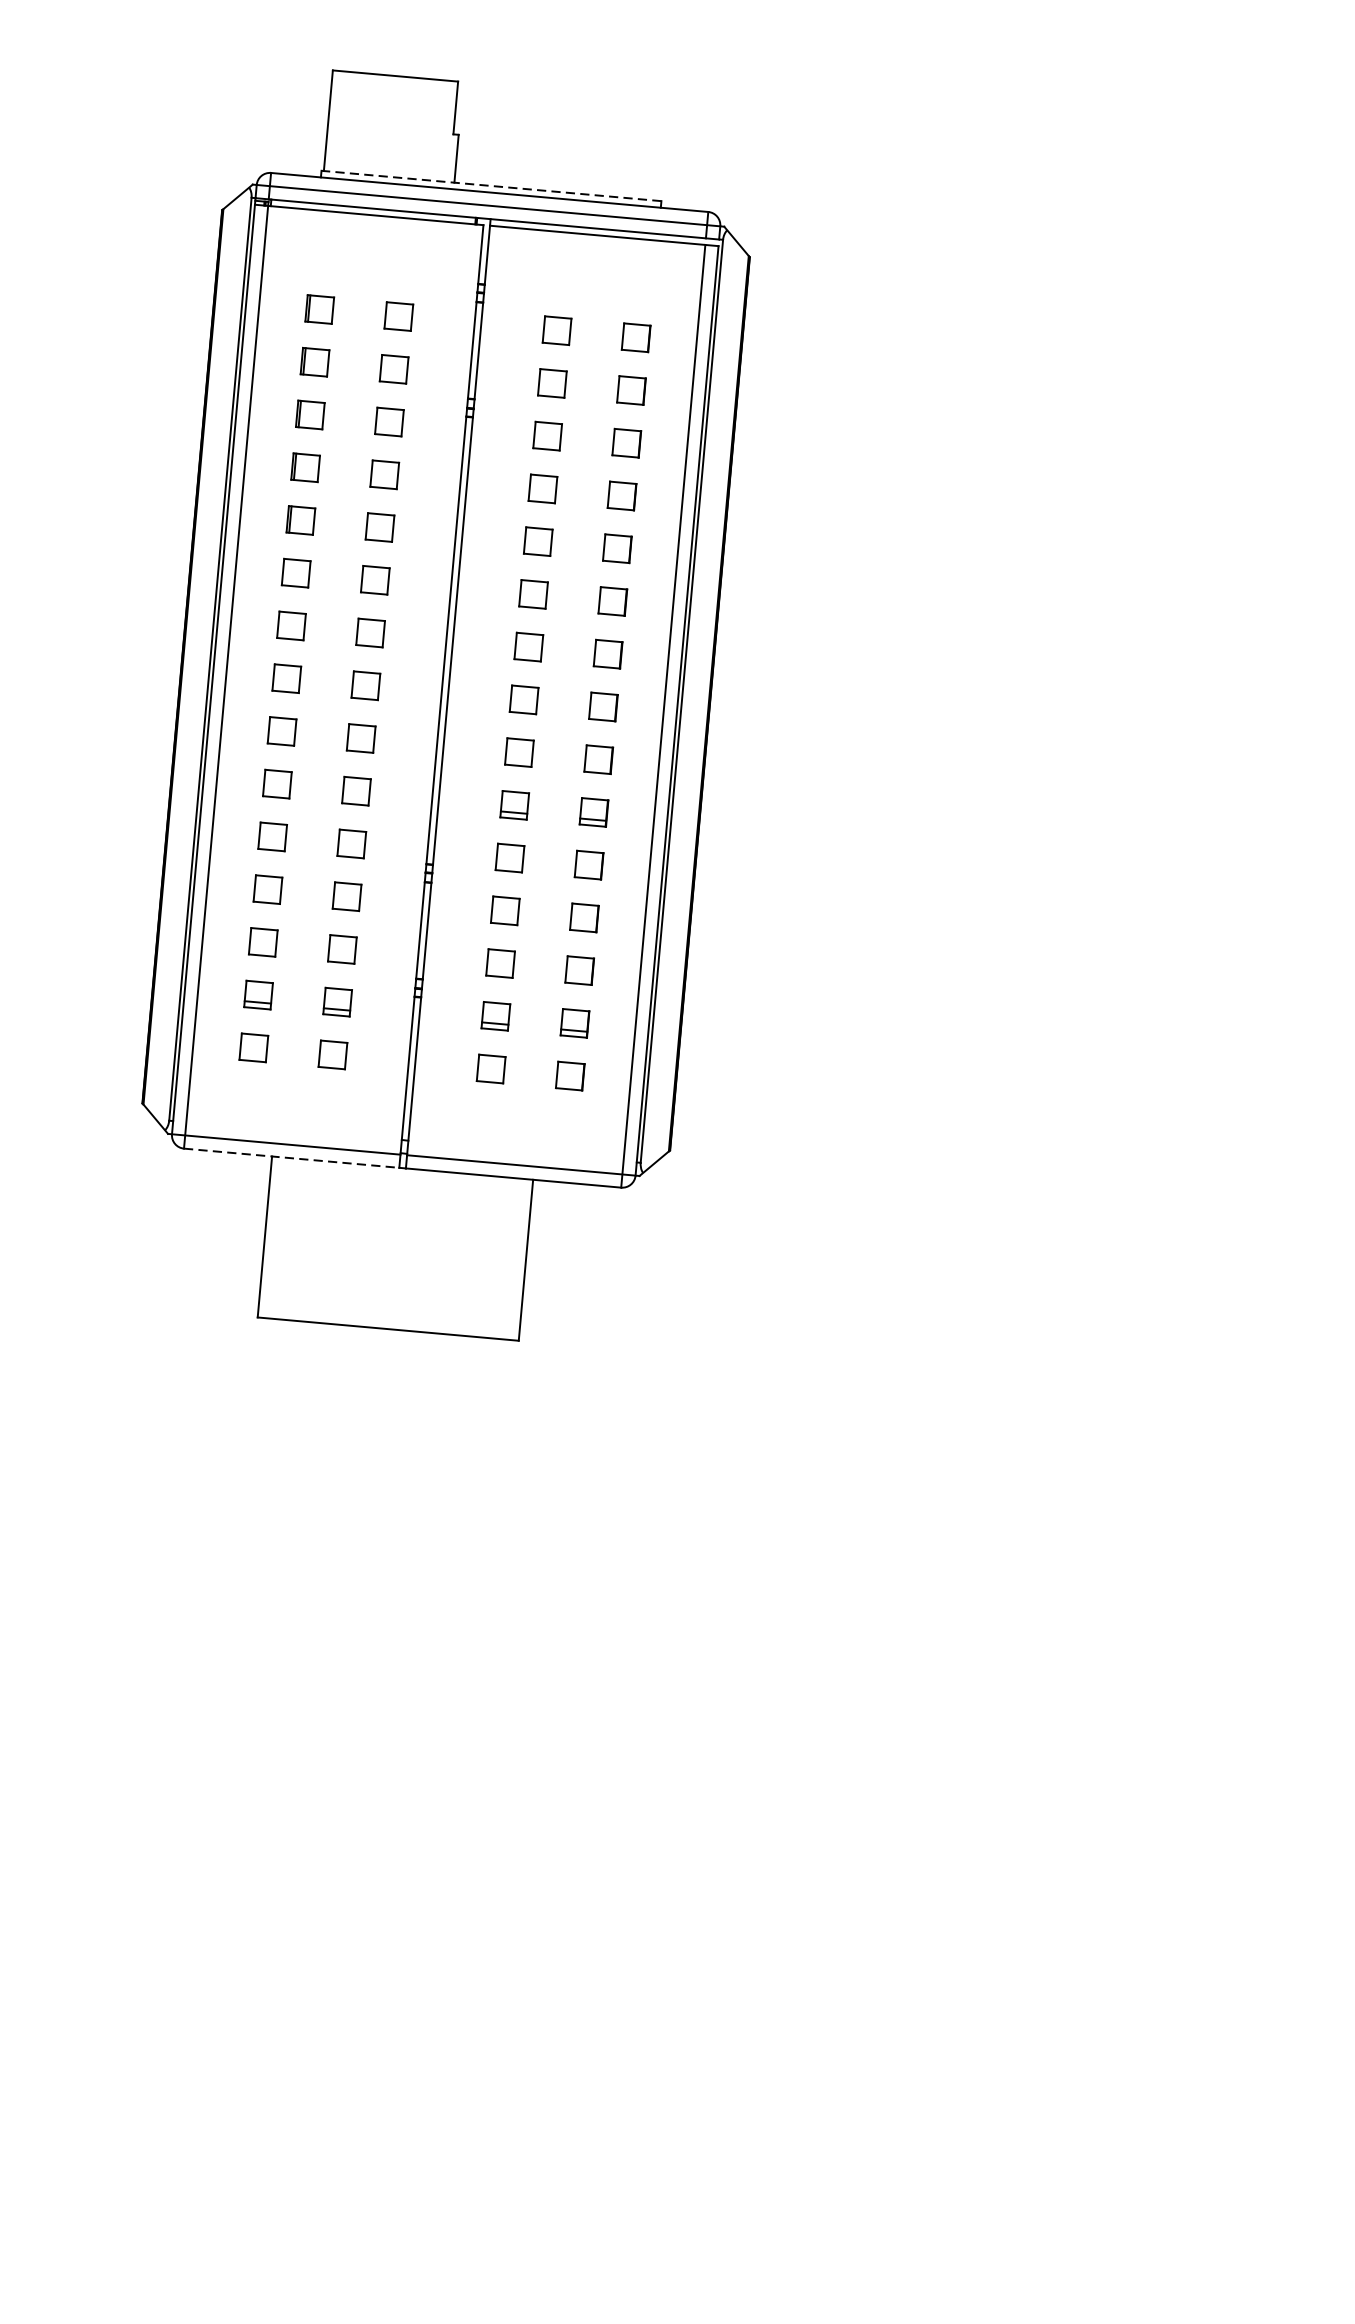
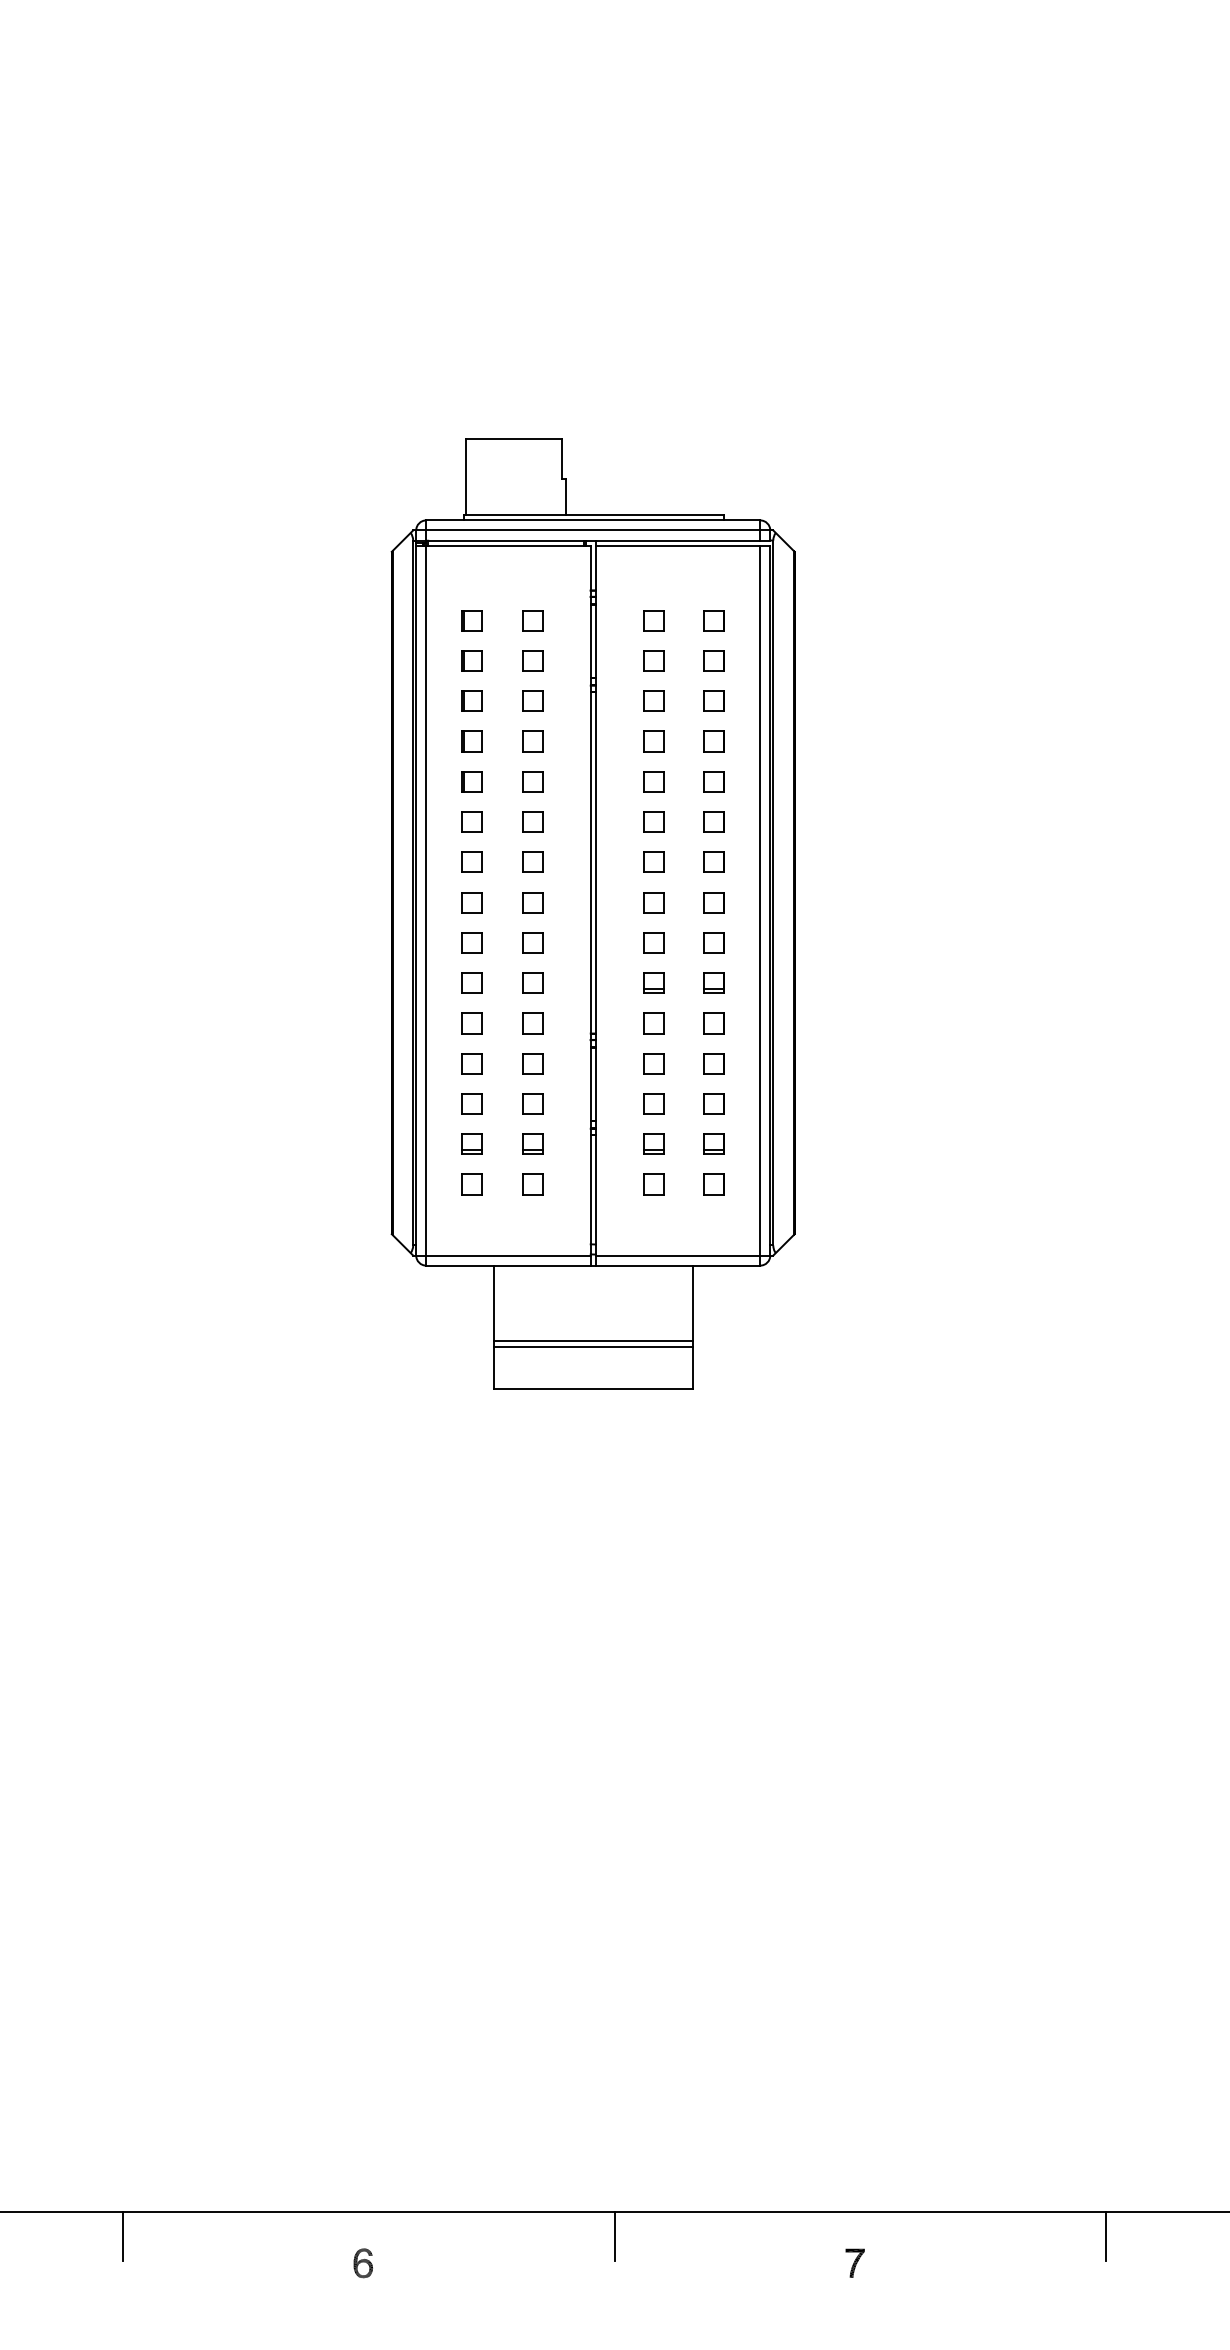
line: (491, 186) -> (594, 515), dashed -> solid
line: (292, 1158) -> (509, 1265), dashed -> solid
line: (392, 1266) -> (592, 1340), added
line: (392, 1273) -> (592, 1346), added

